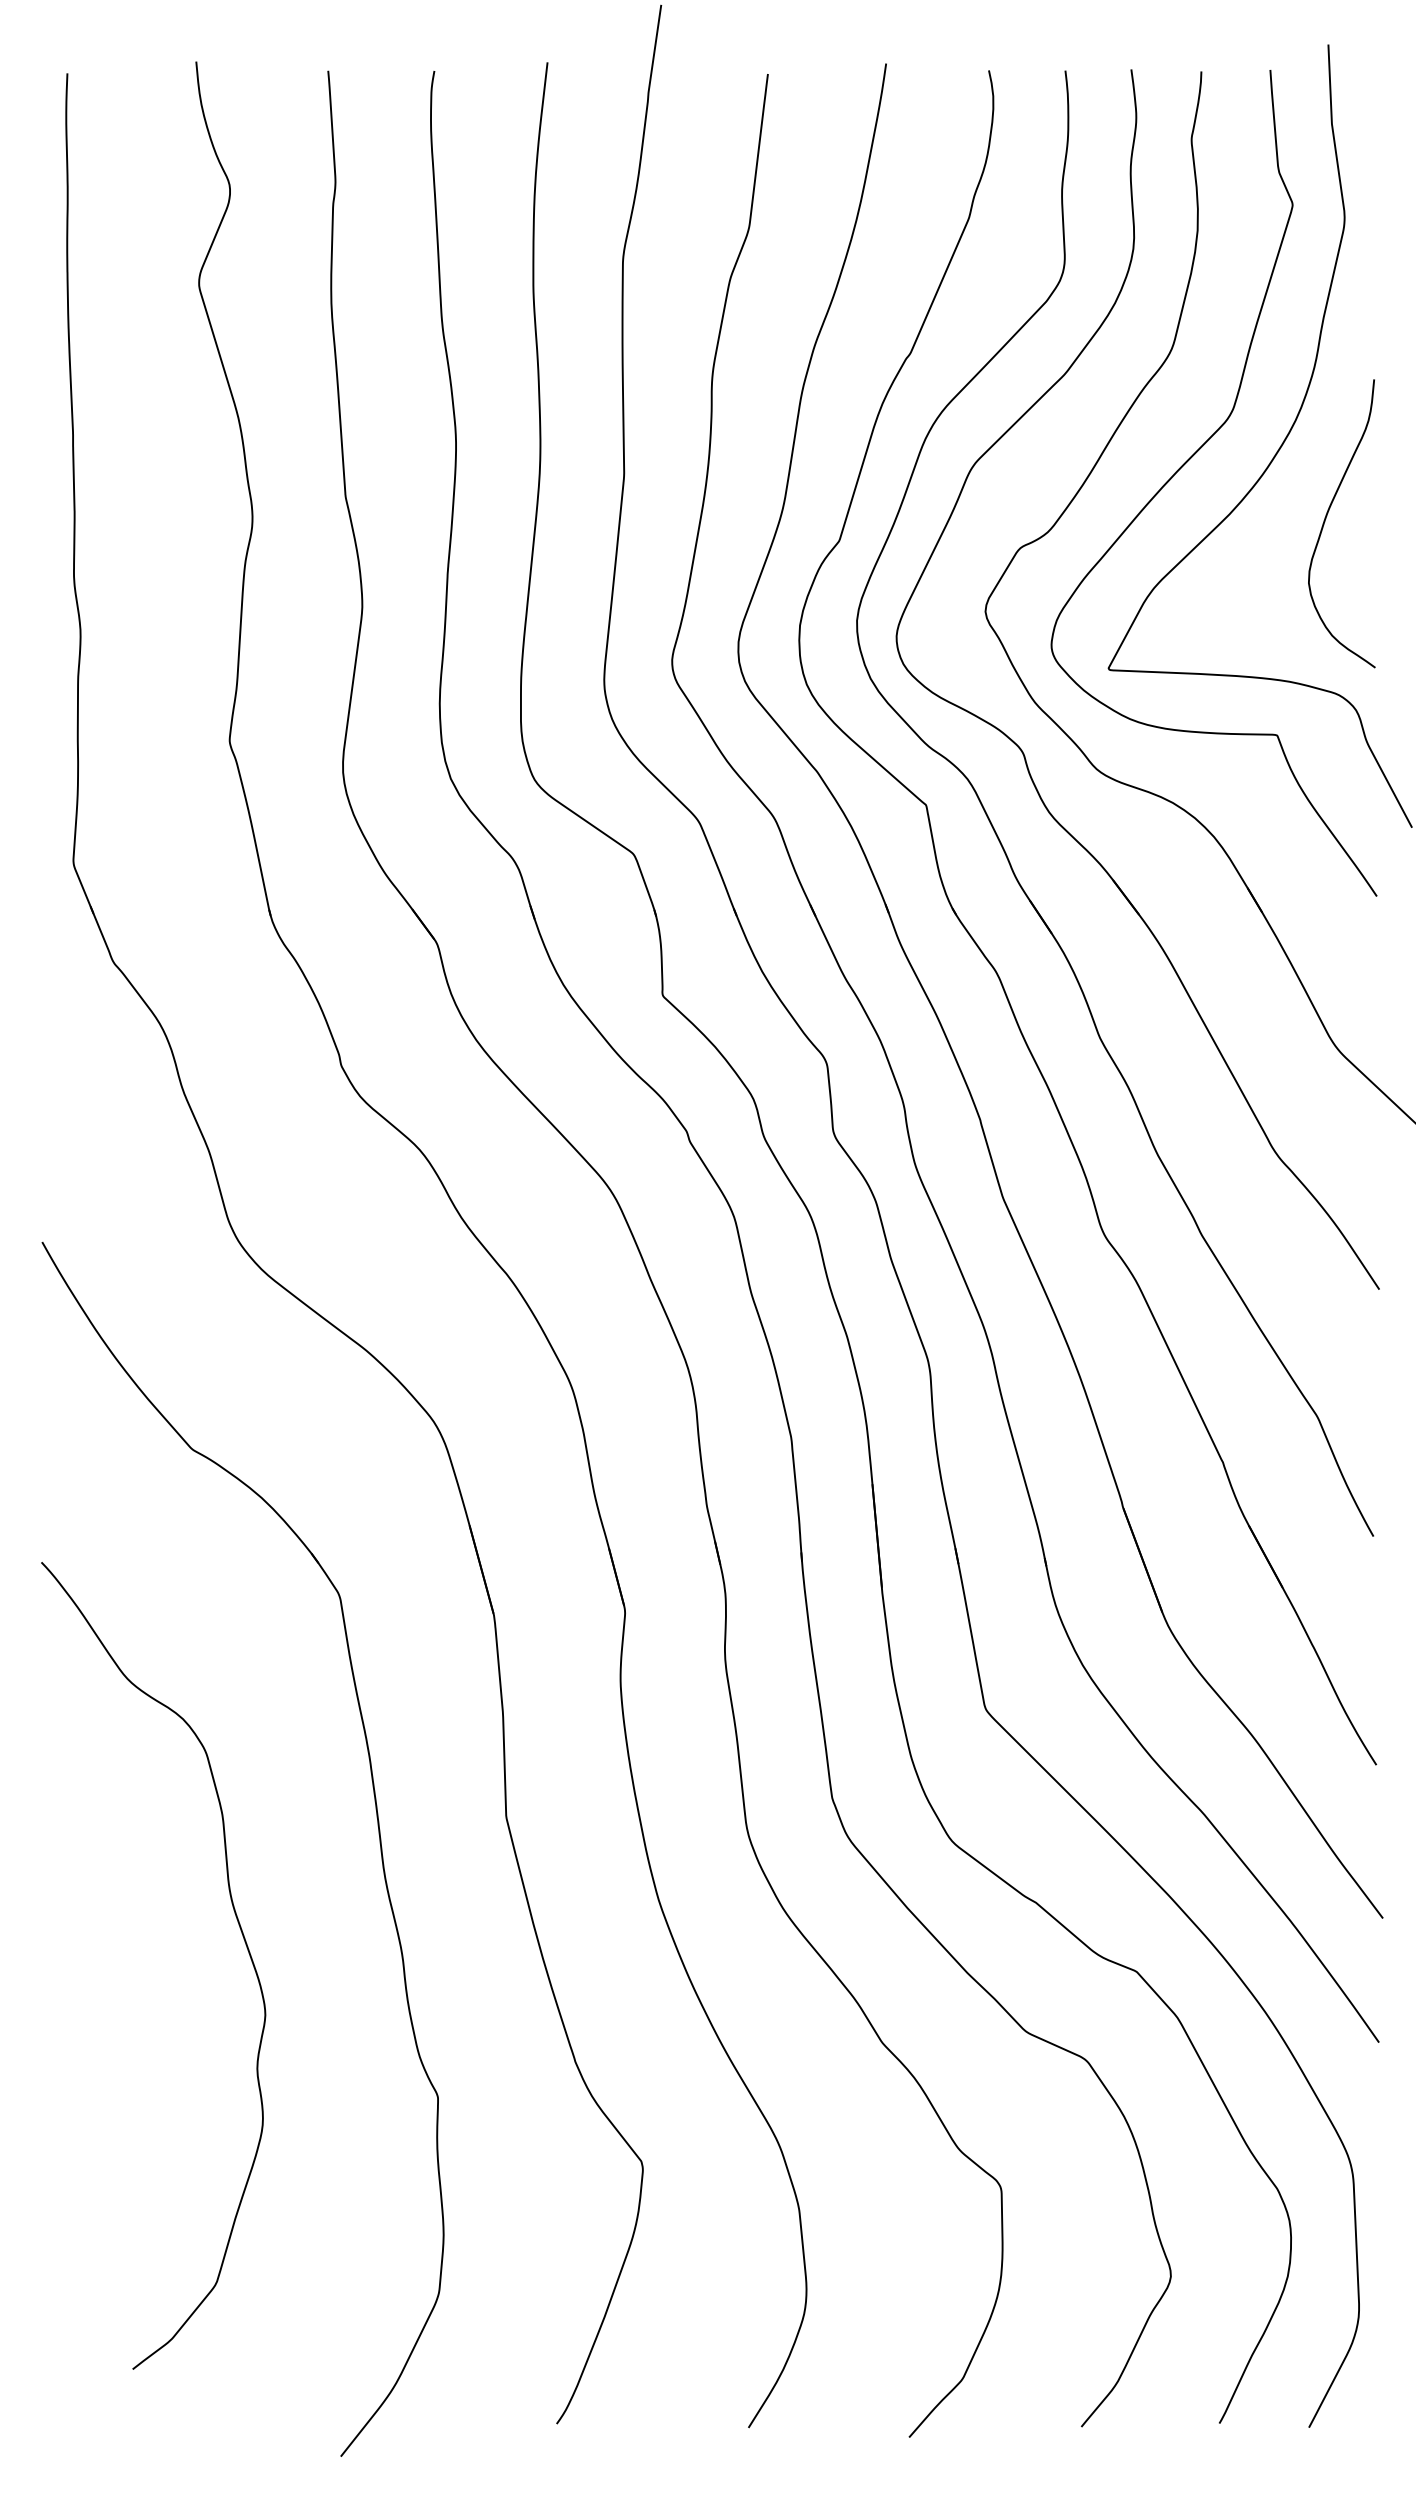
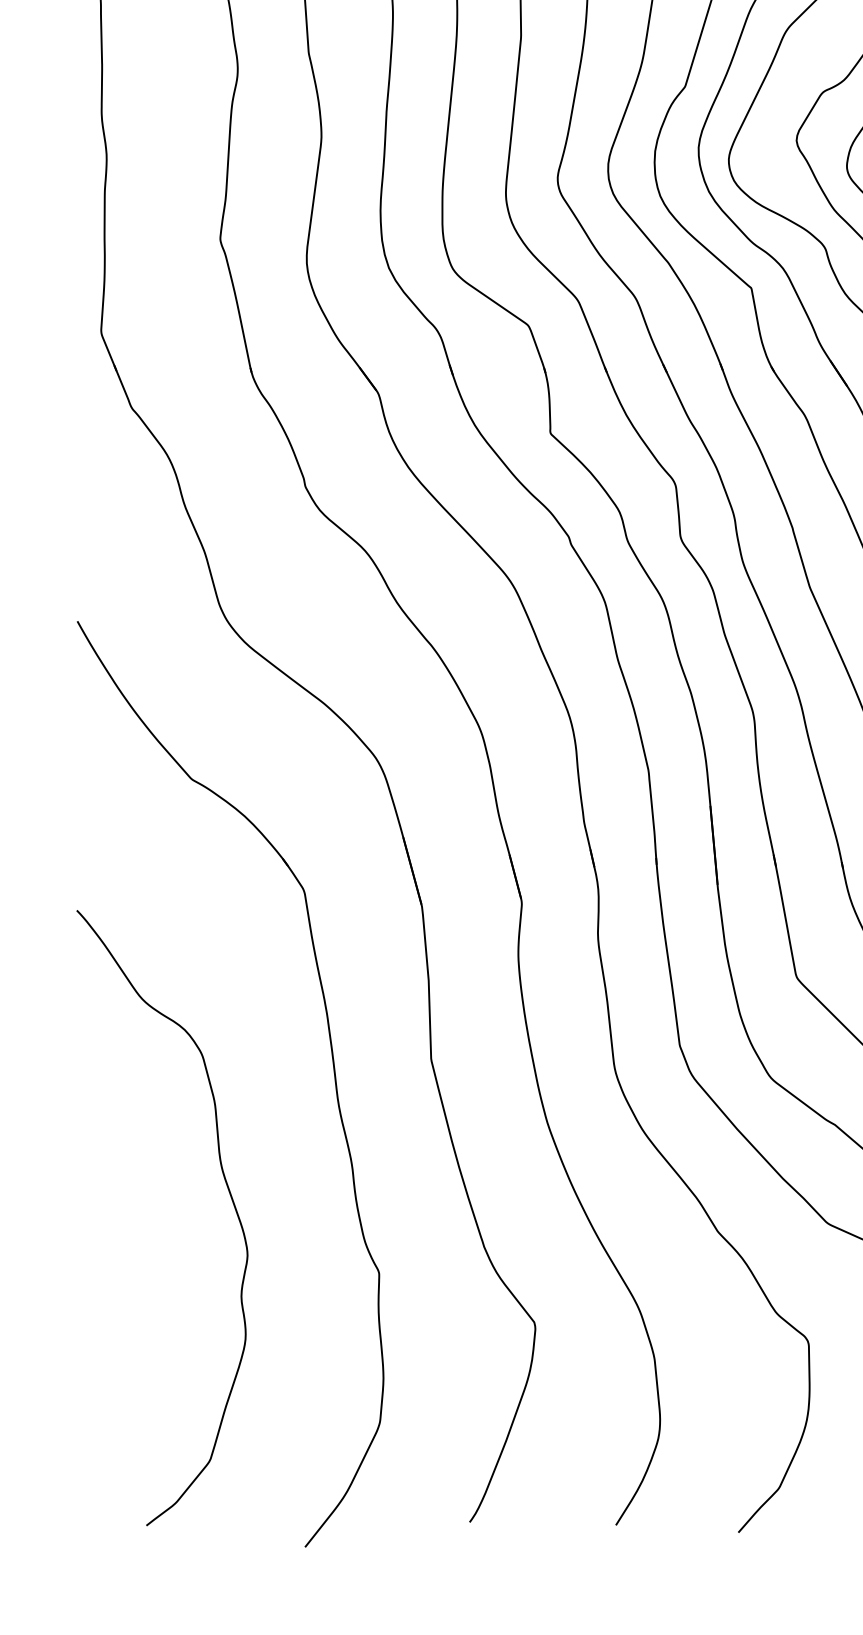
curve: (242, 1936) -> (230, 1195), moved

